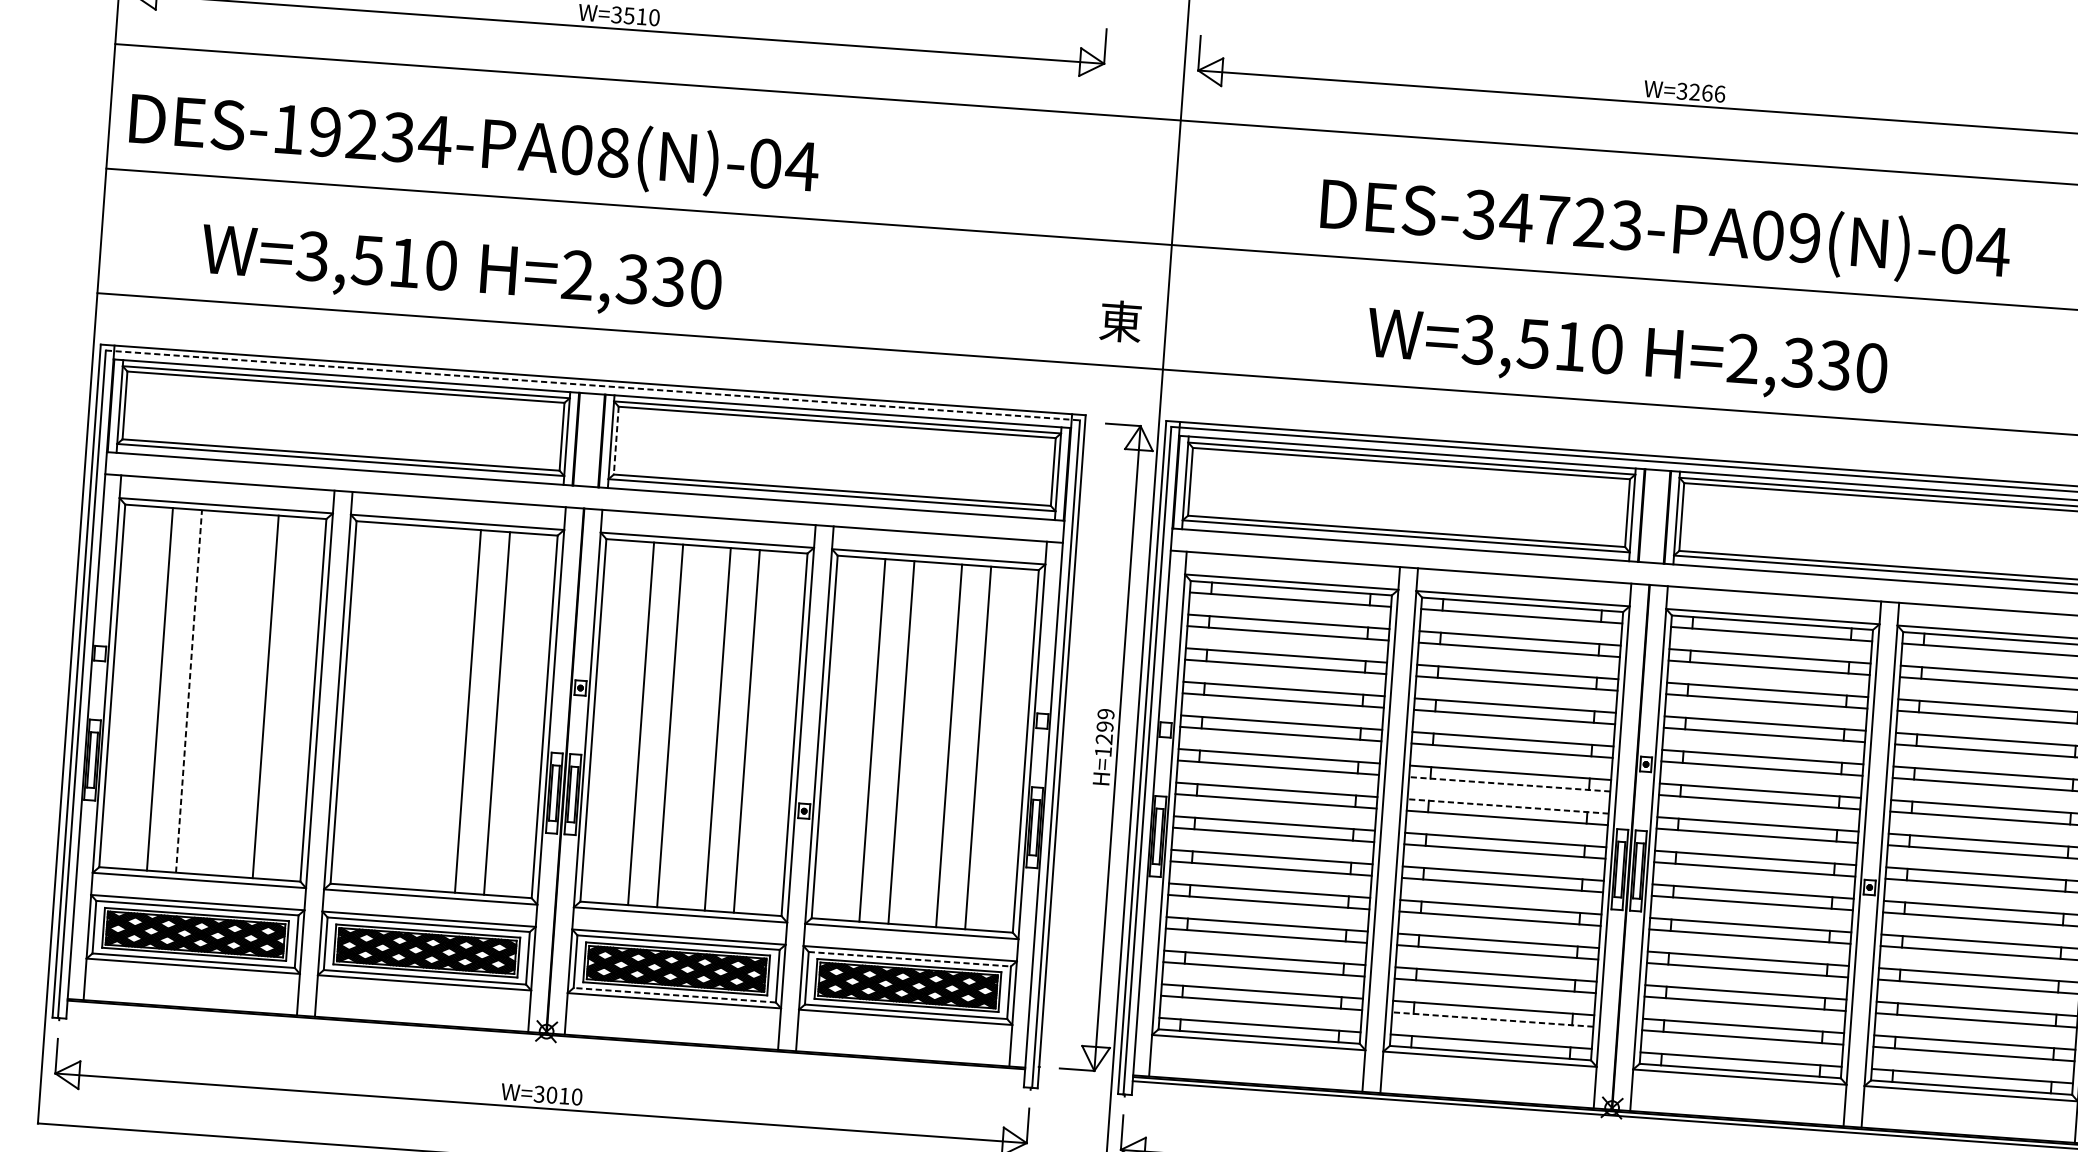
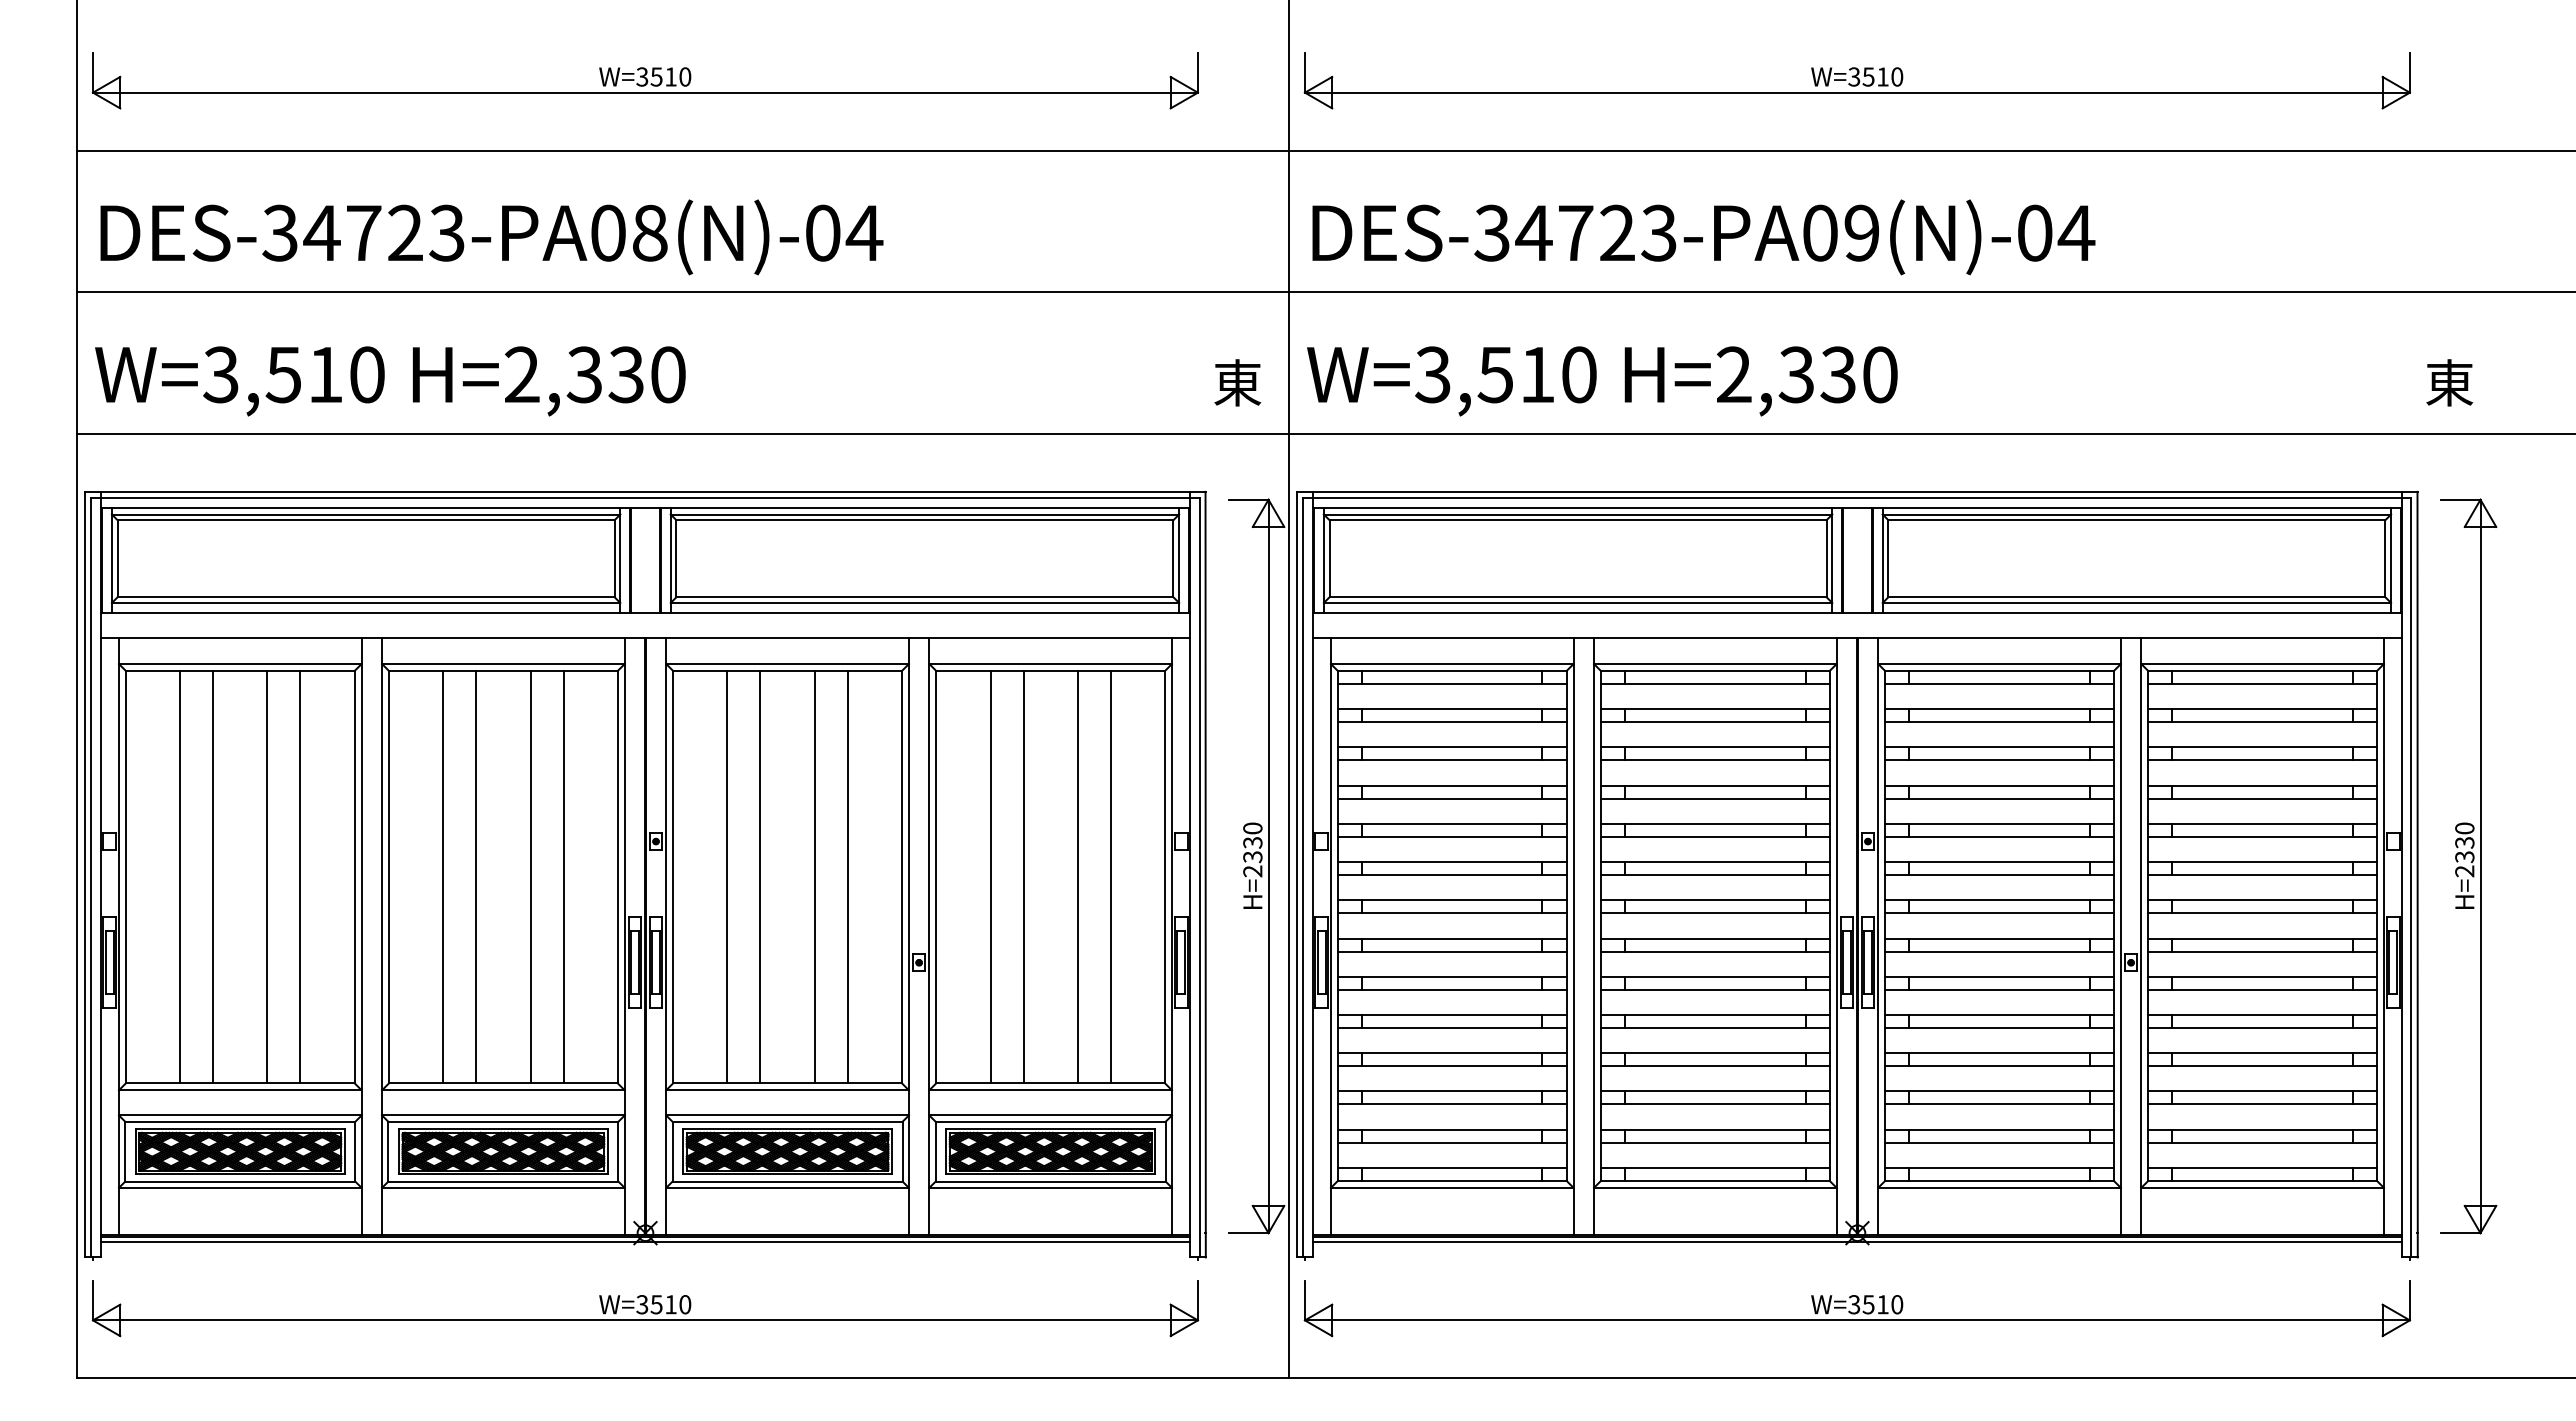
text: (1707, 92) -> (1882, 76), W=3266 -> W=3510
text: (361, 134) -> (363, 232), DES-19234-PA08(N)-04 -> DES-34723-PA08(N)-04
text: (1665, 231) -> (1703, 237), moved
text: (461, 272) -> (390, 381), moved
text: (1627, 356) -> (1602, 381), moved
line: (592, 385) -> (645, 498), dashed -> solid
line: (616, 440) -> (676, 558), dashed -> solid
line: (189, 690) -> (213, 876), dashed -> solid
line: (236, 694) -> (267, 876), added
line: (391, 705) -> (443, 876), added
line: (420, 707) -> (476, 876), added
text: (1104, 732) -> (1252, 849), H=1299 -> H=2330
line: (1508, 784) -> (1714, 875), dashed -> solid
line: (1507, 806) -> (1714, 900), dashed -> solid
line: (910, 959) -> (1051, 1121), dashed -> solid
line: (674, 995) -> (787, 1181), dashed -> solid
line: (1492, 1019) -> (1714, 1142), dashed -> solid
line: (546, 1038) -> (645, 1241), added
text: (551, 1095) -> (656, 1304), W=3010 -> W=3510

